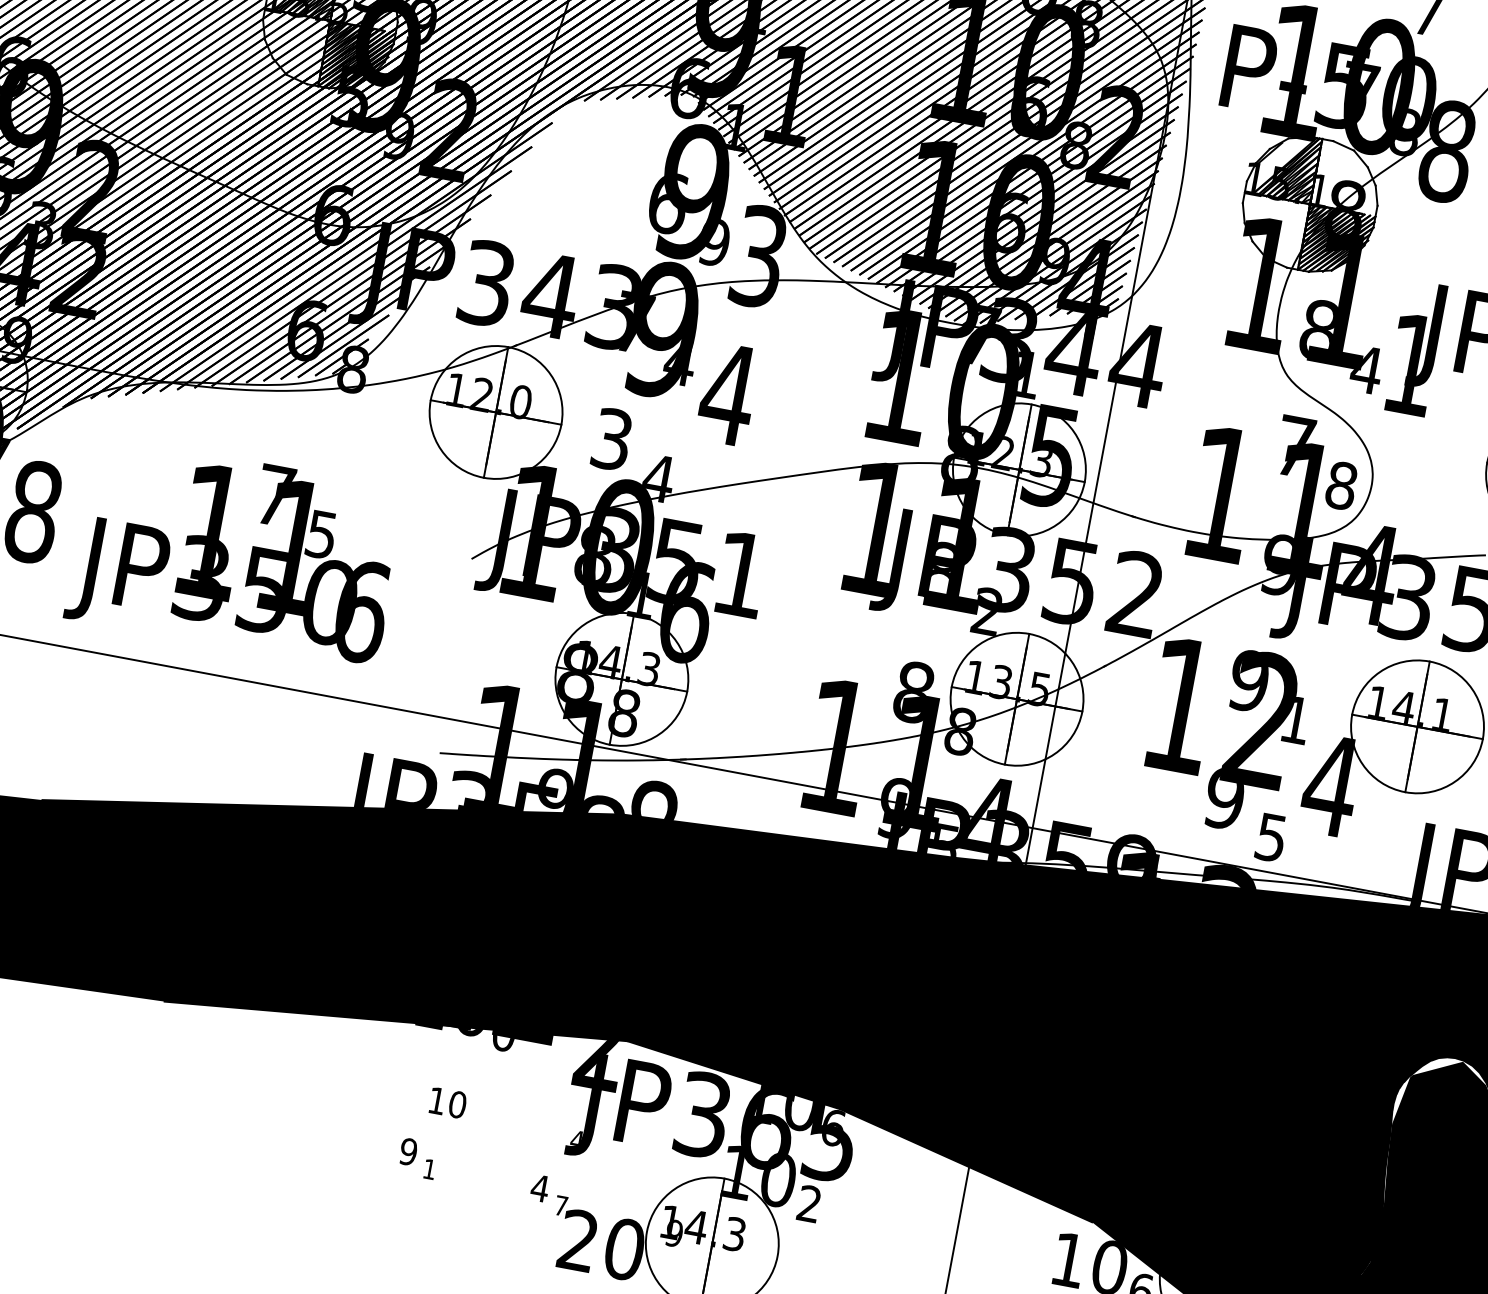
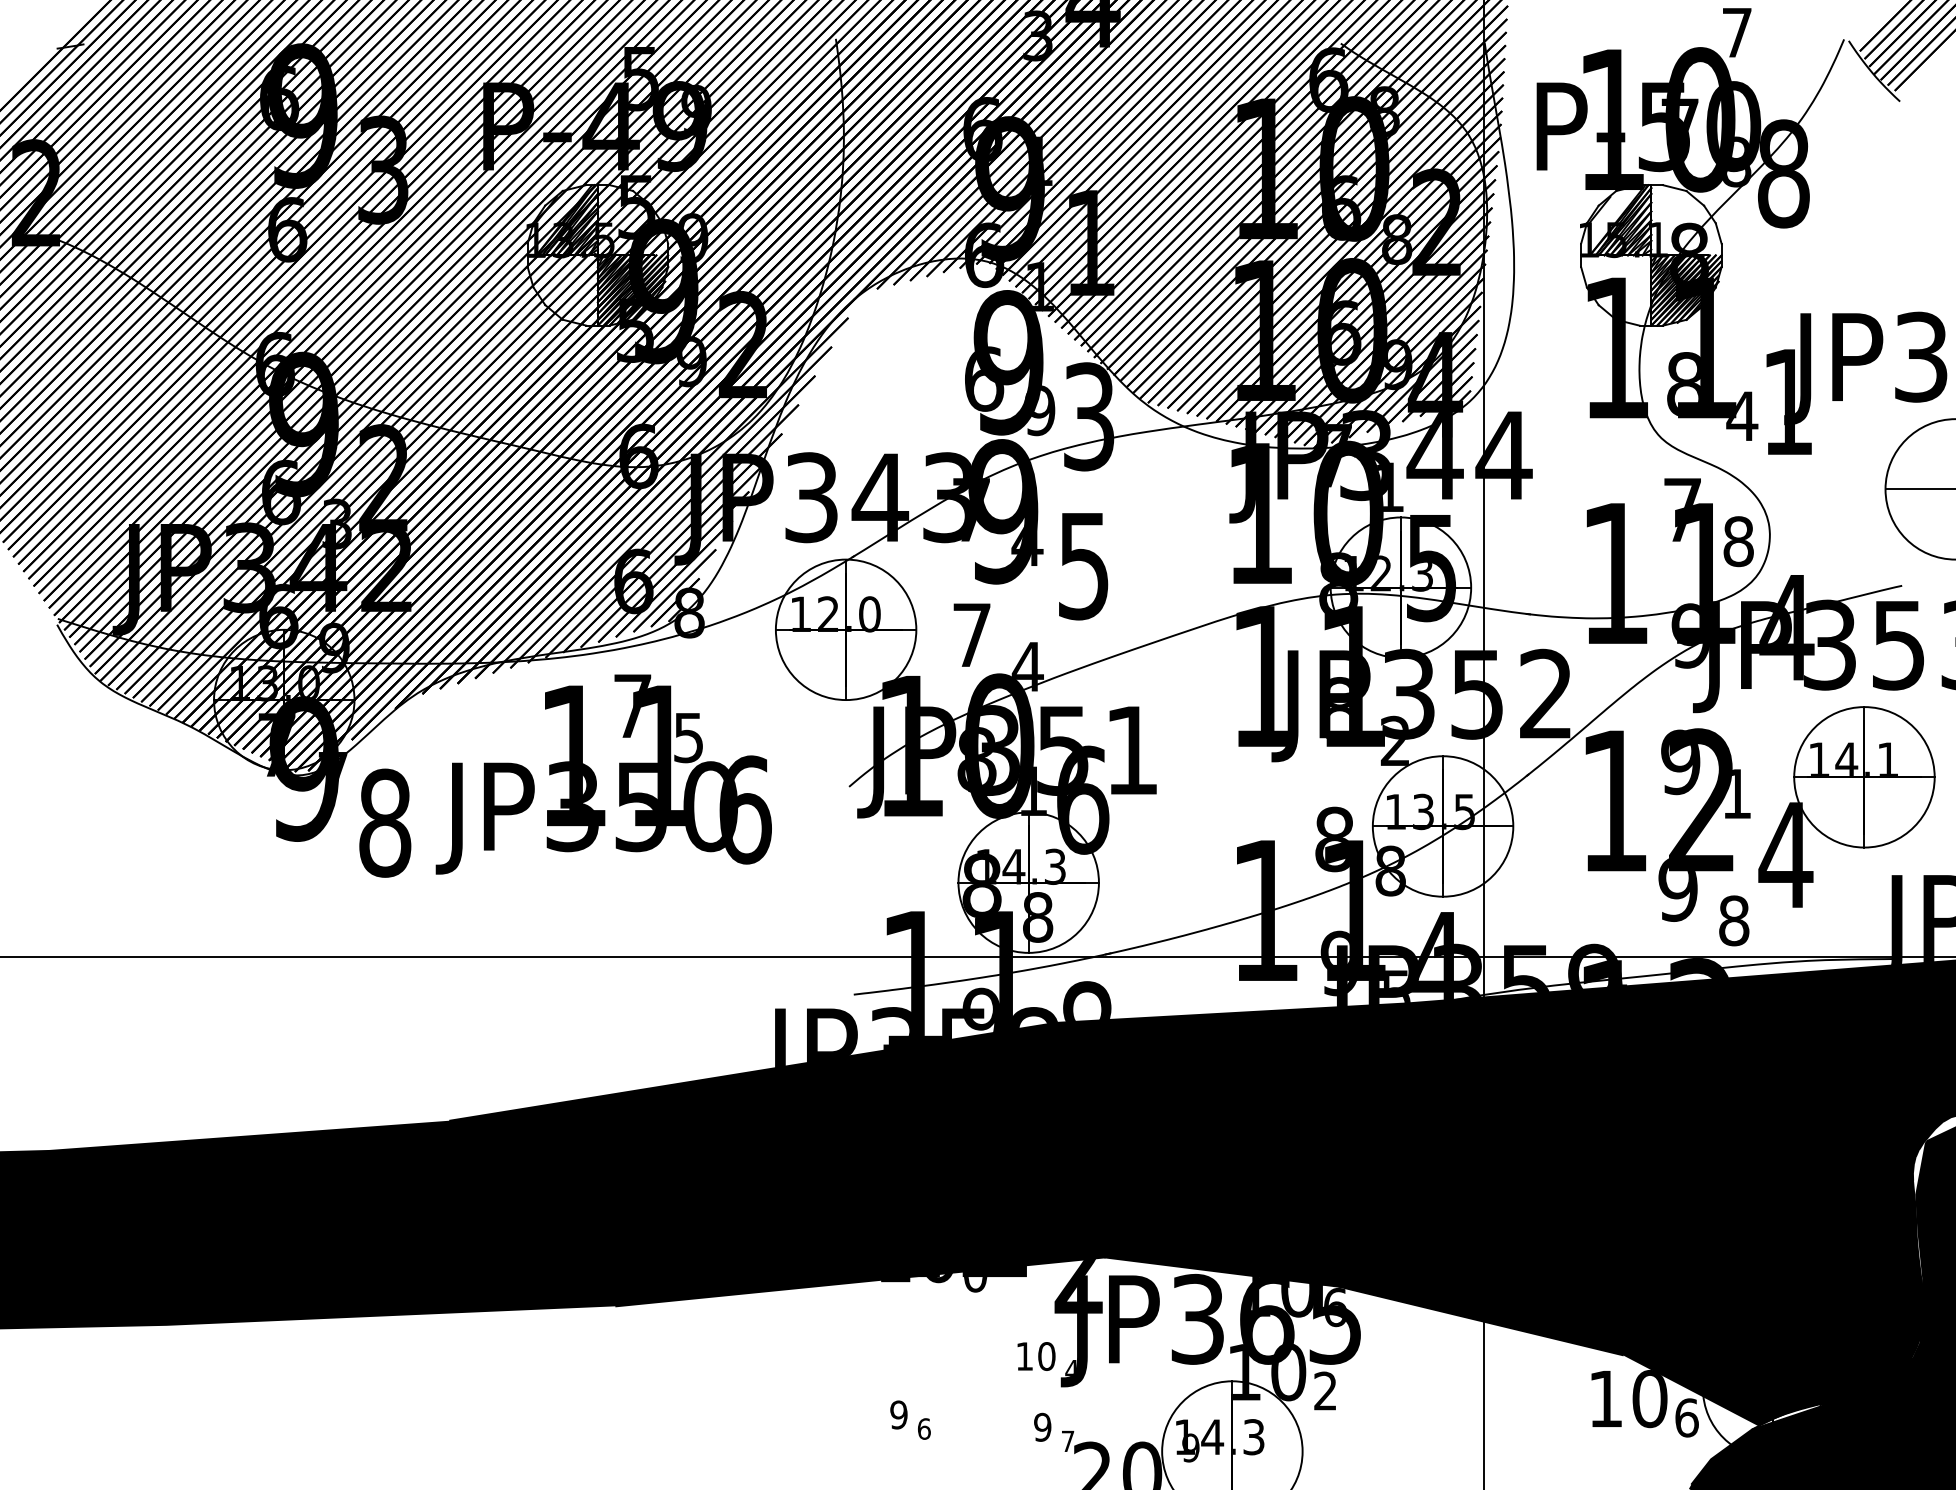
text: (727, 394) -> (1083, 566), 4 -> 5
text: (611, 438) -> (971, 634), 3 -> 7
text: (236, 554) -> (603, 774), moved
text: (1271, 837) -> (1734, 920), 5 -> 8
text: (448, 1103) -> (1036, 1356), moved
text: (429, 1168) -> (924, 1428), 1 -> 6
text: (540, 1187) -> (1042, 1426), 4 -> 9

